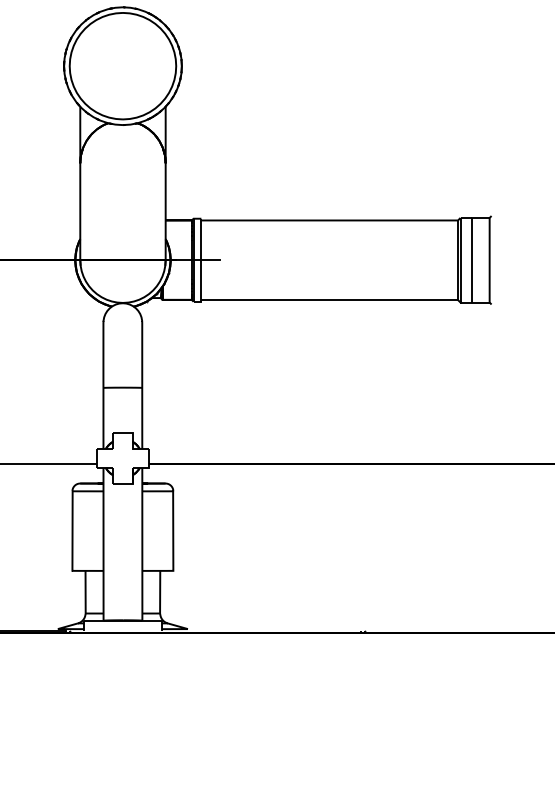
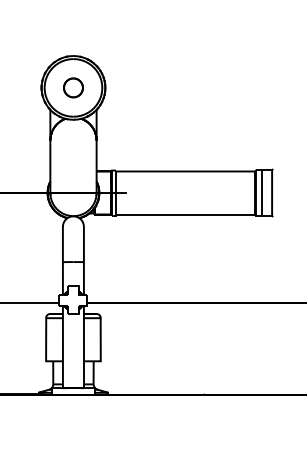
part: (122, 65) -> (73, 87), added

